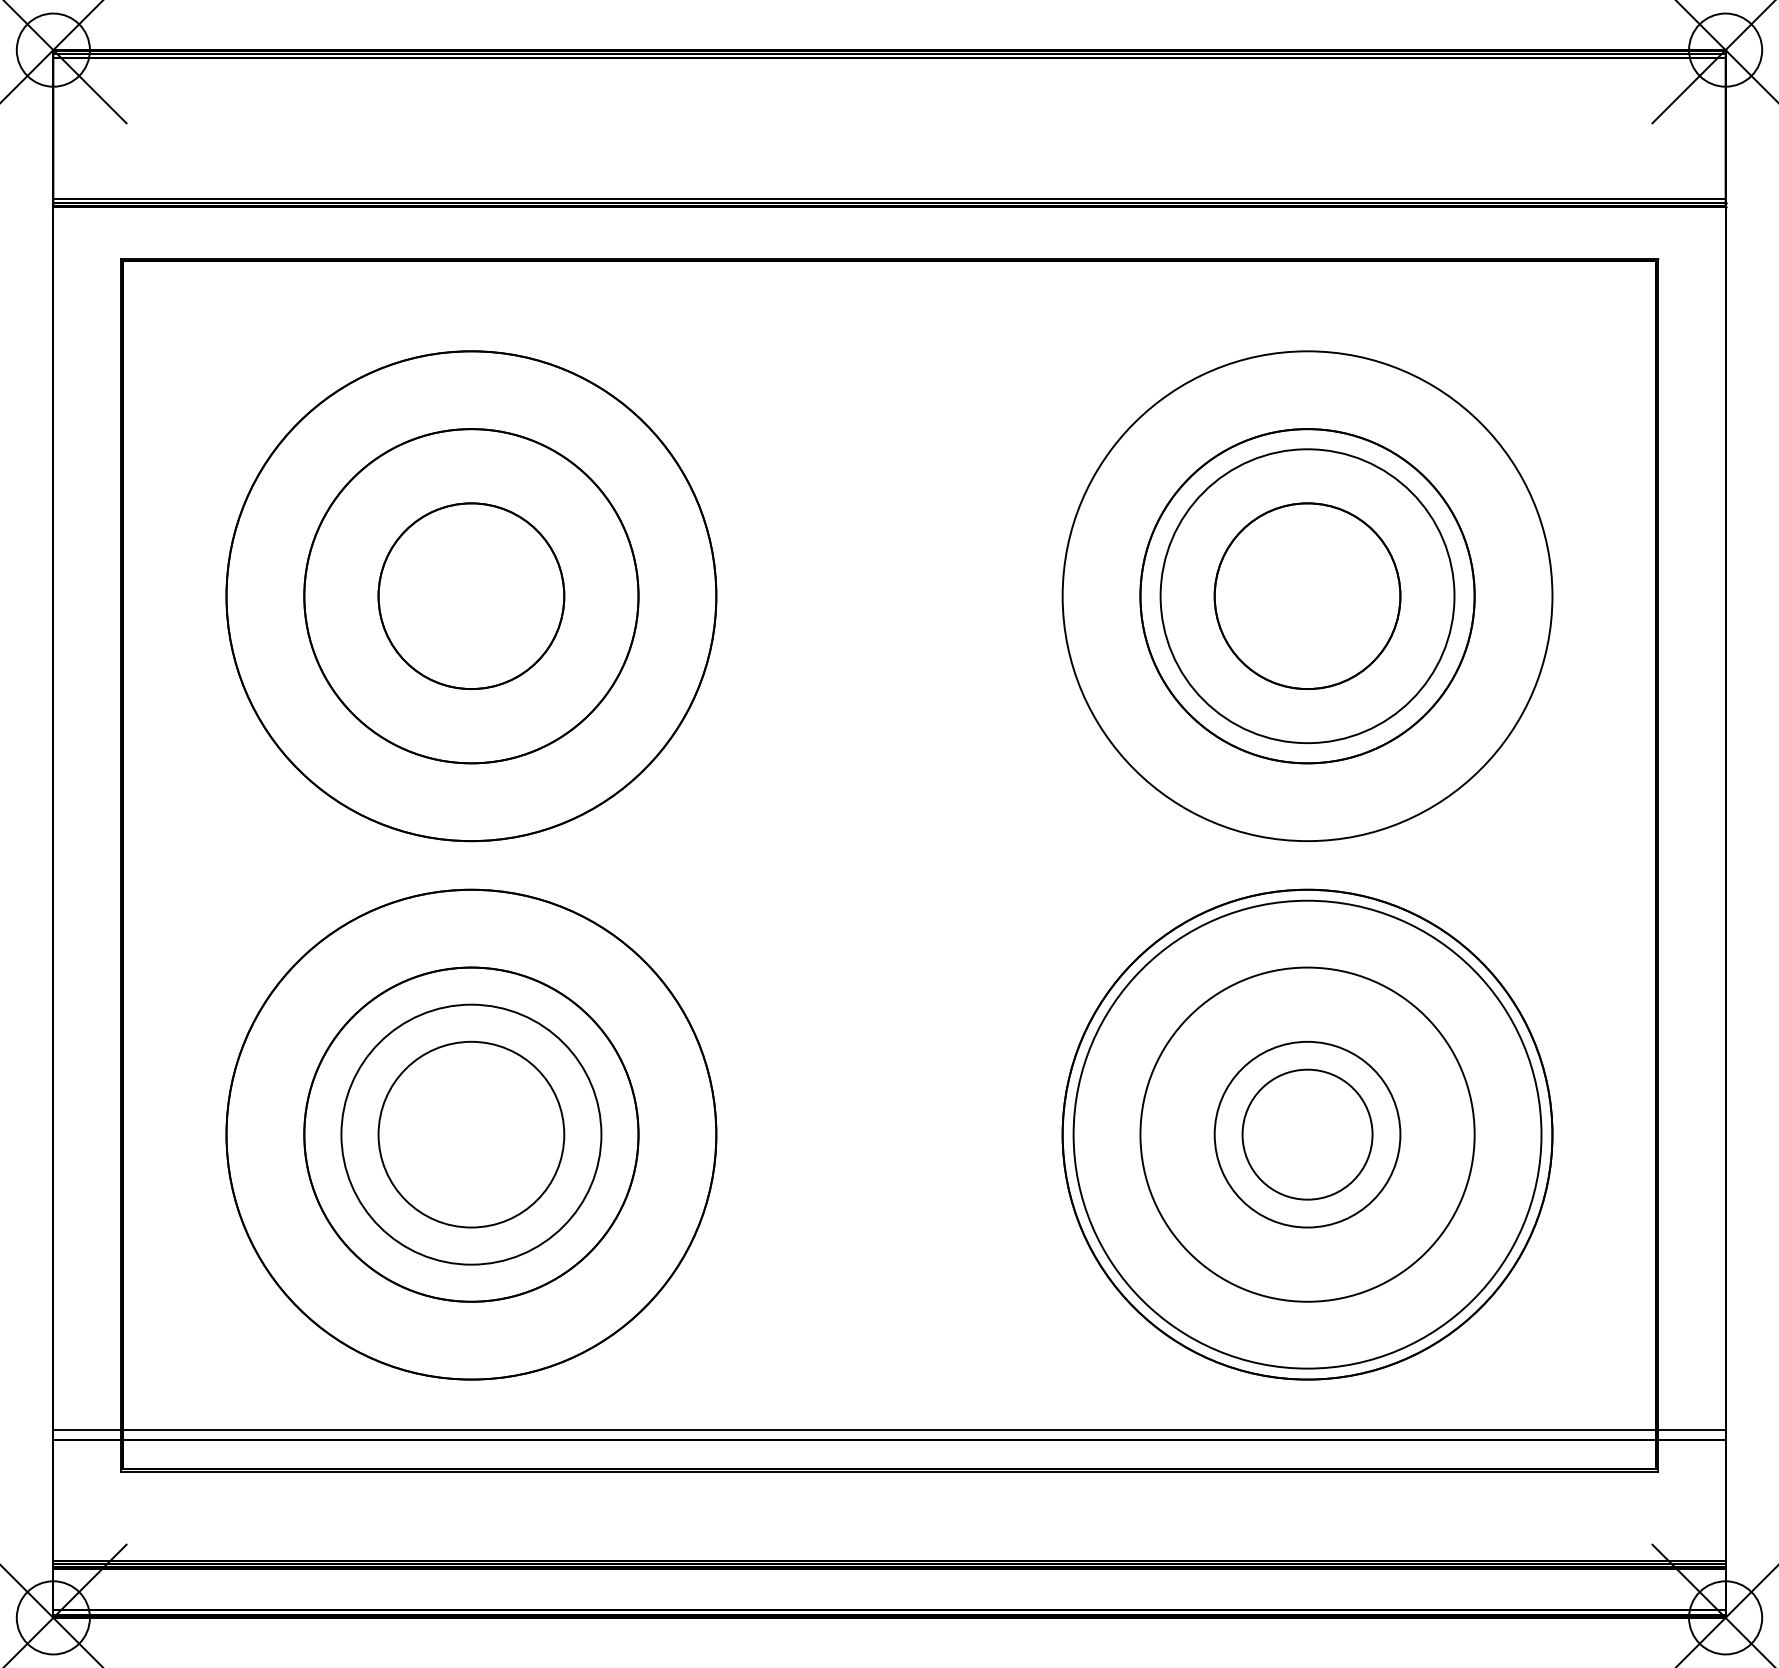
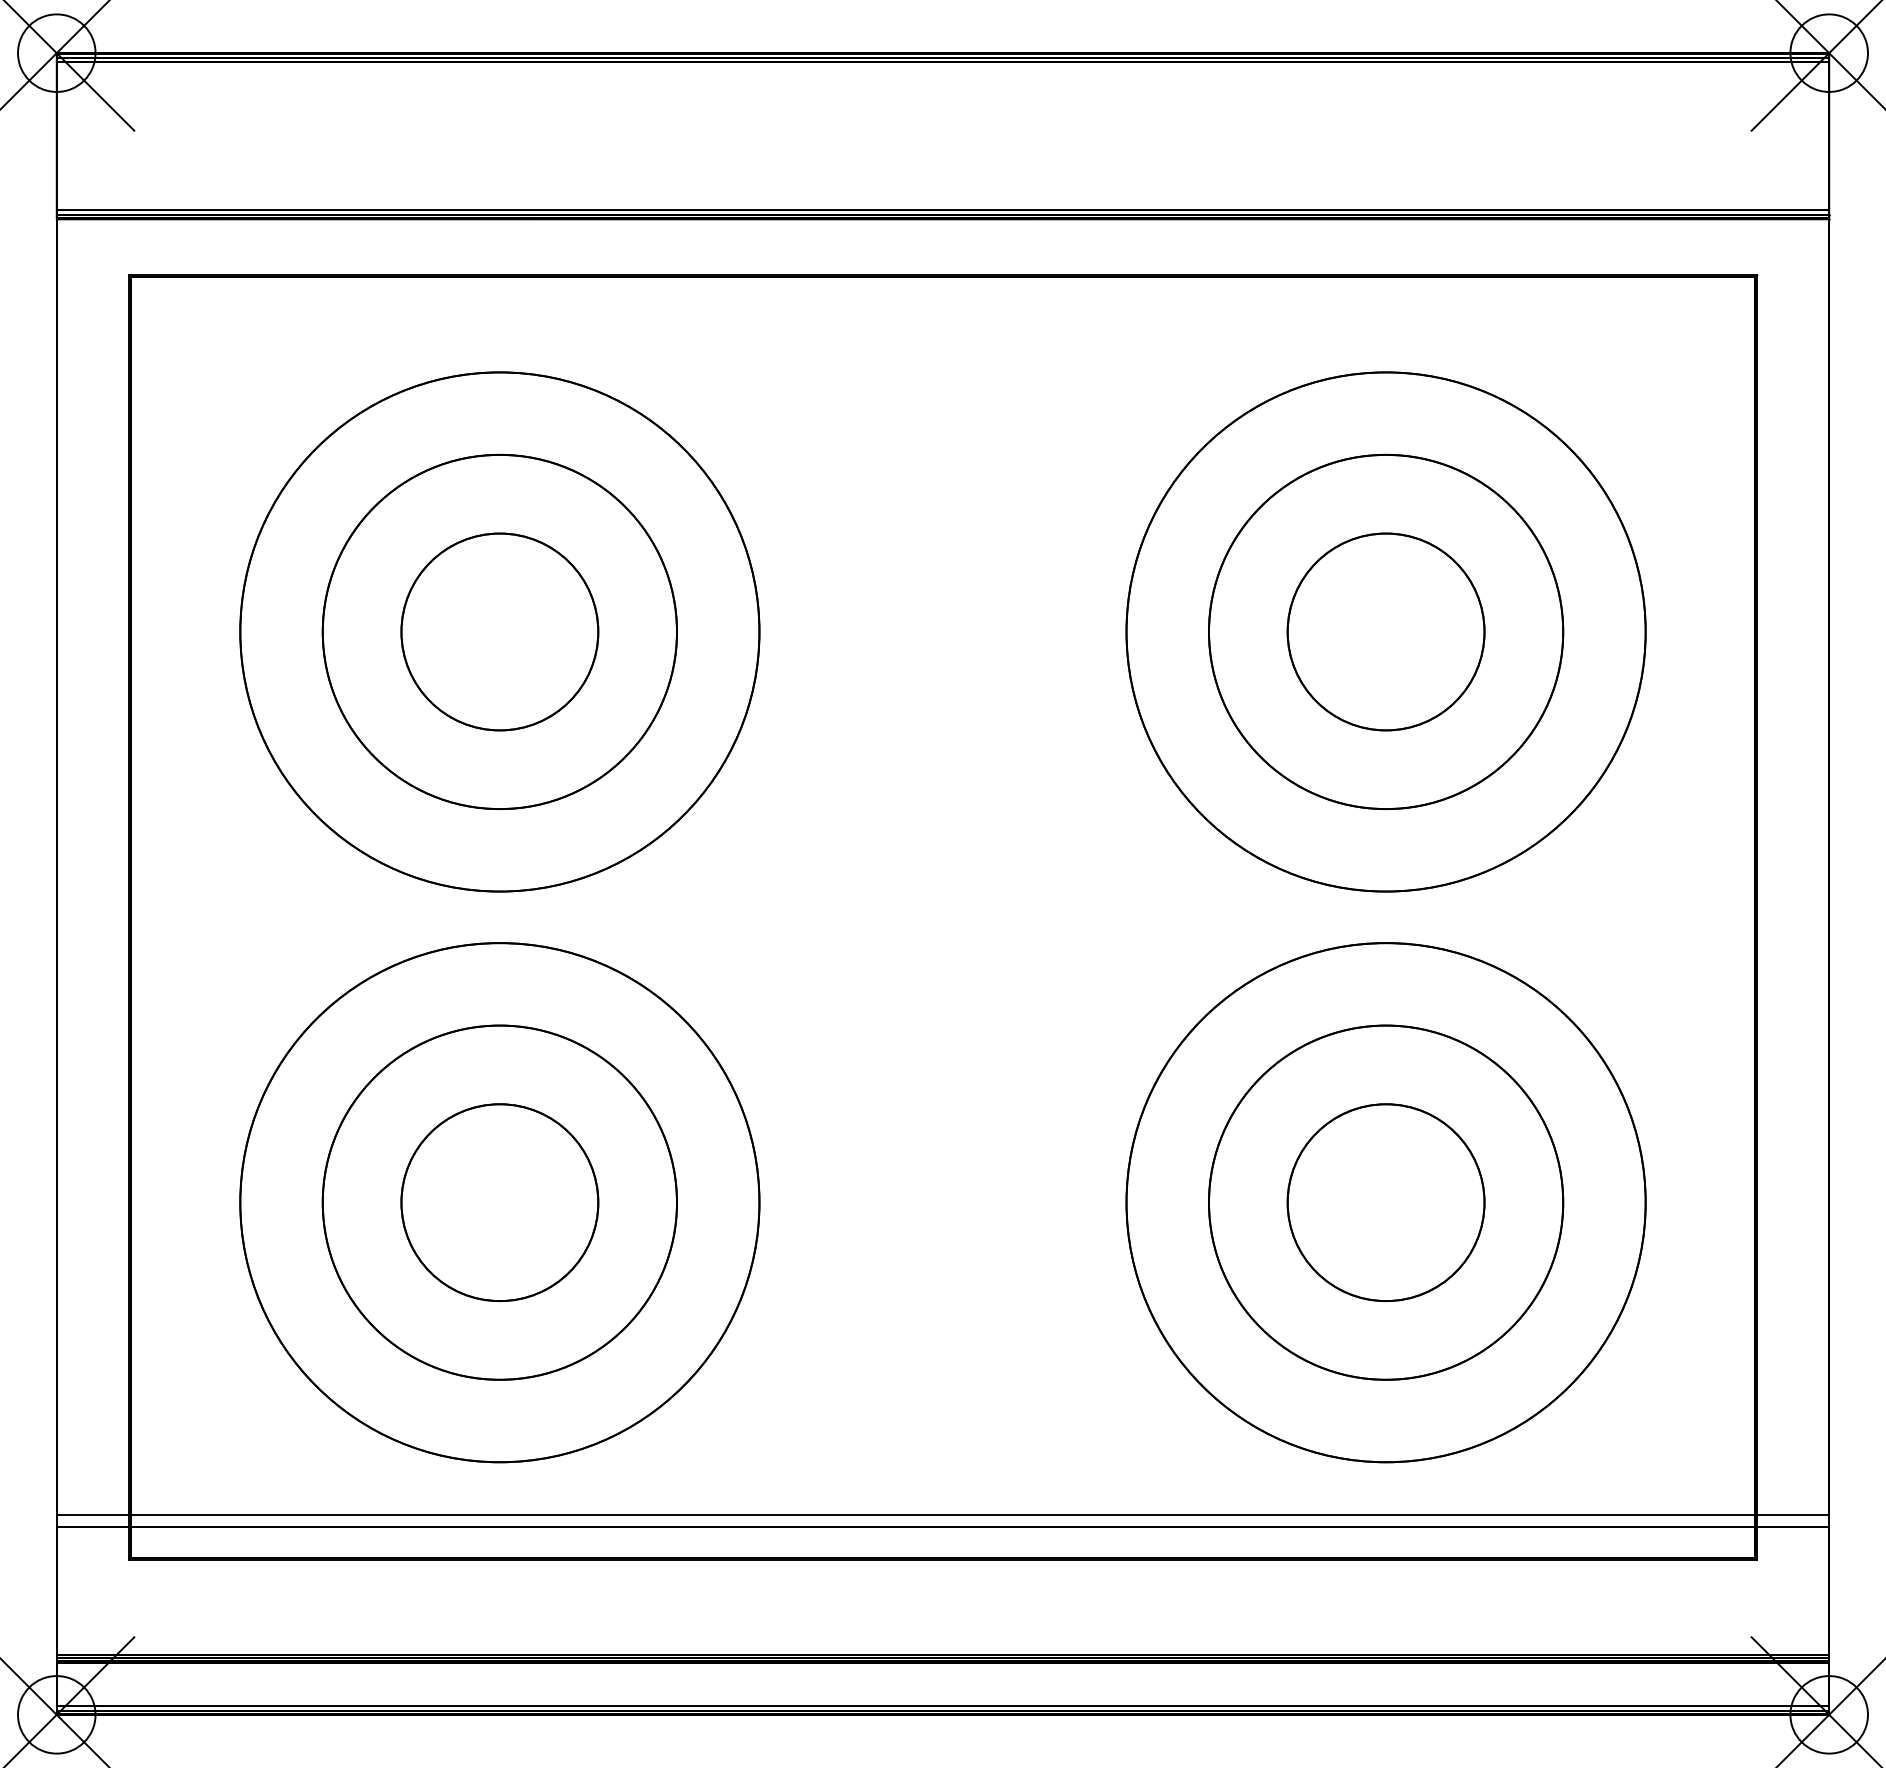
circle: (1307, 596) -> (1386, 632), size x1.67
circle: (471, 1134) -> (499, 1202), size x0.71
circle: (1307, 1134) -> (1386, 1202), size x0.71
circle: (1307, 1134) -> (1386, 1202), size x1.43

